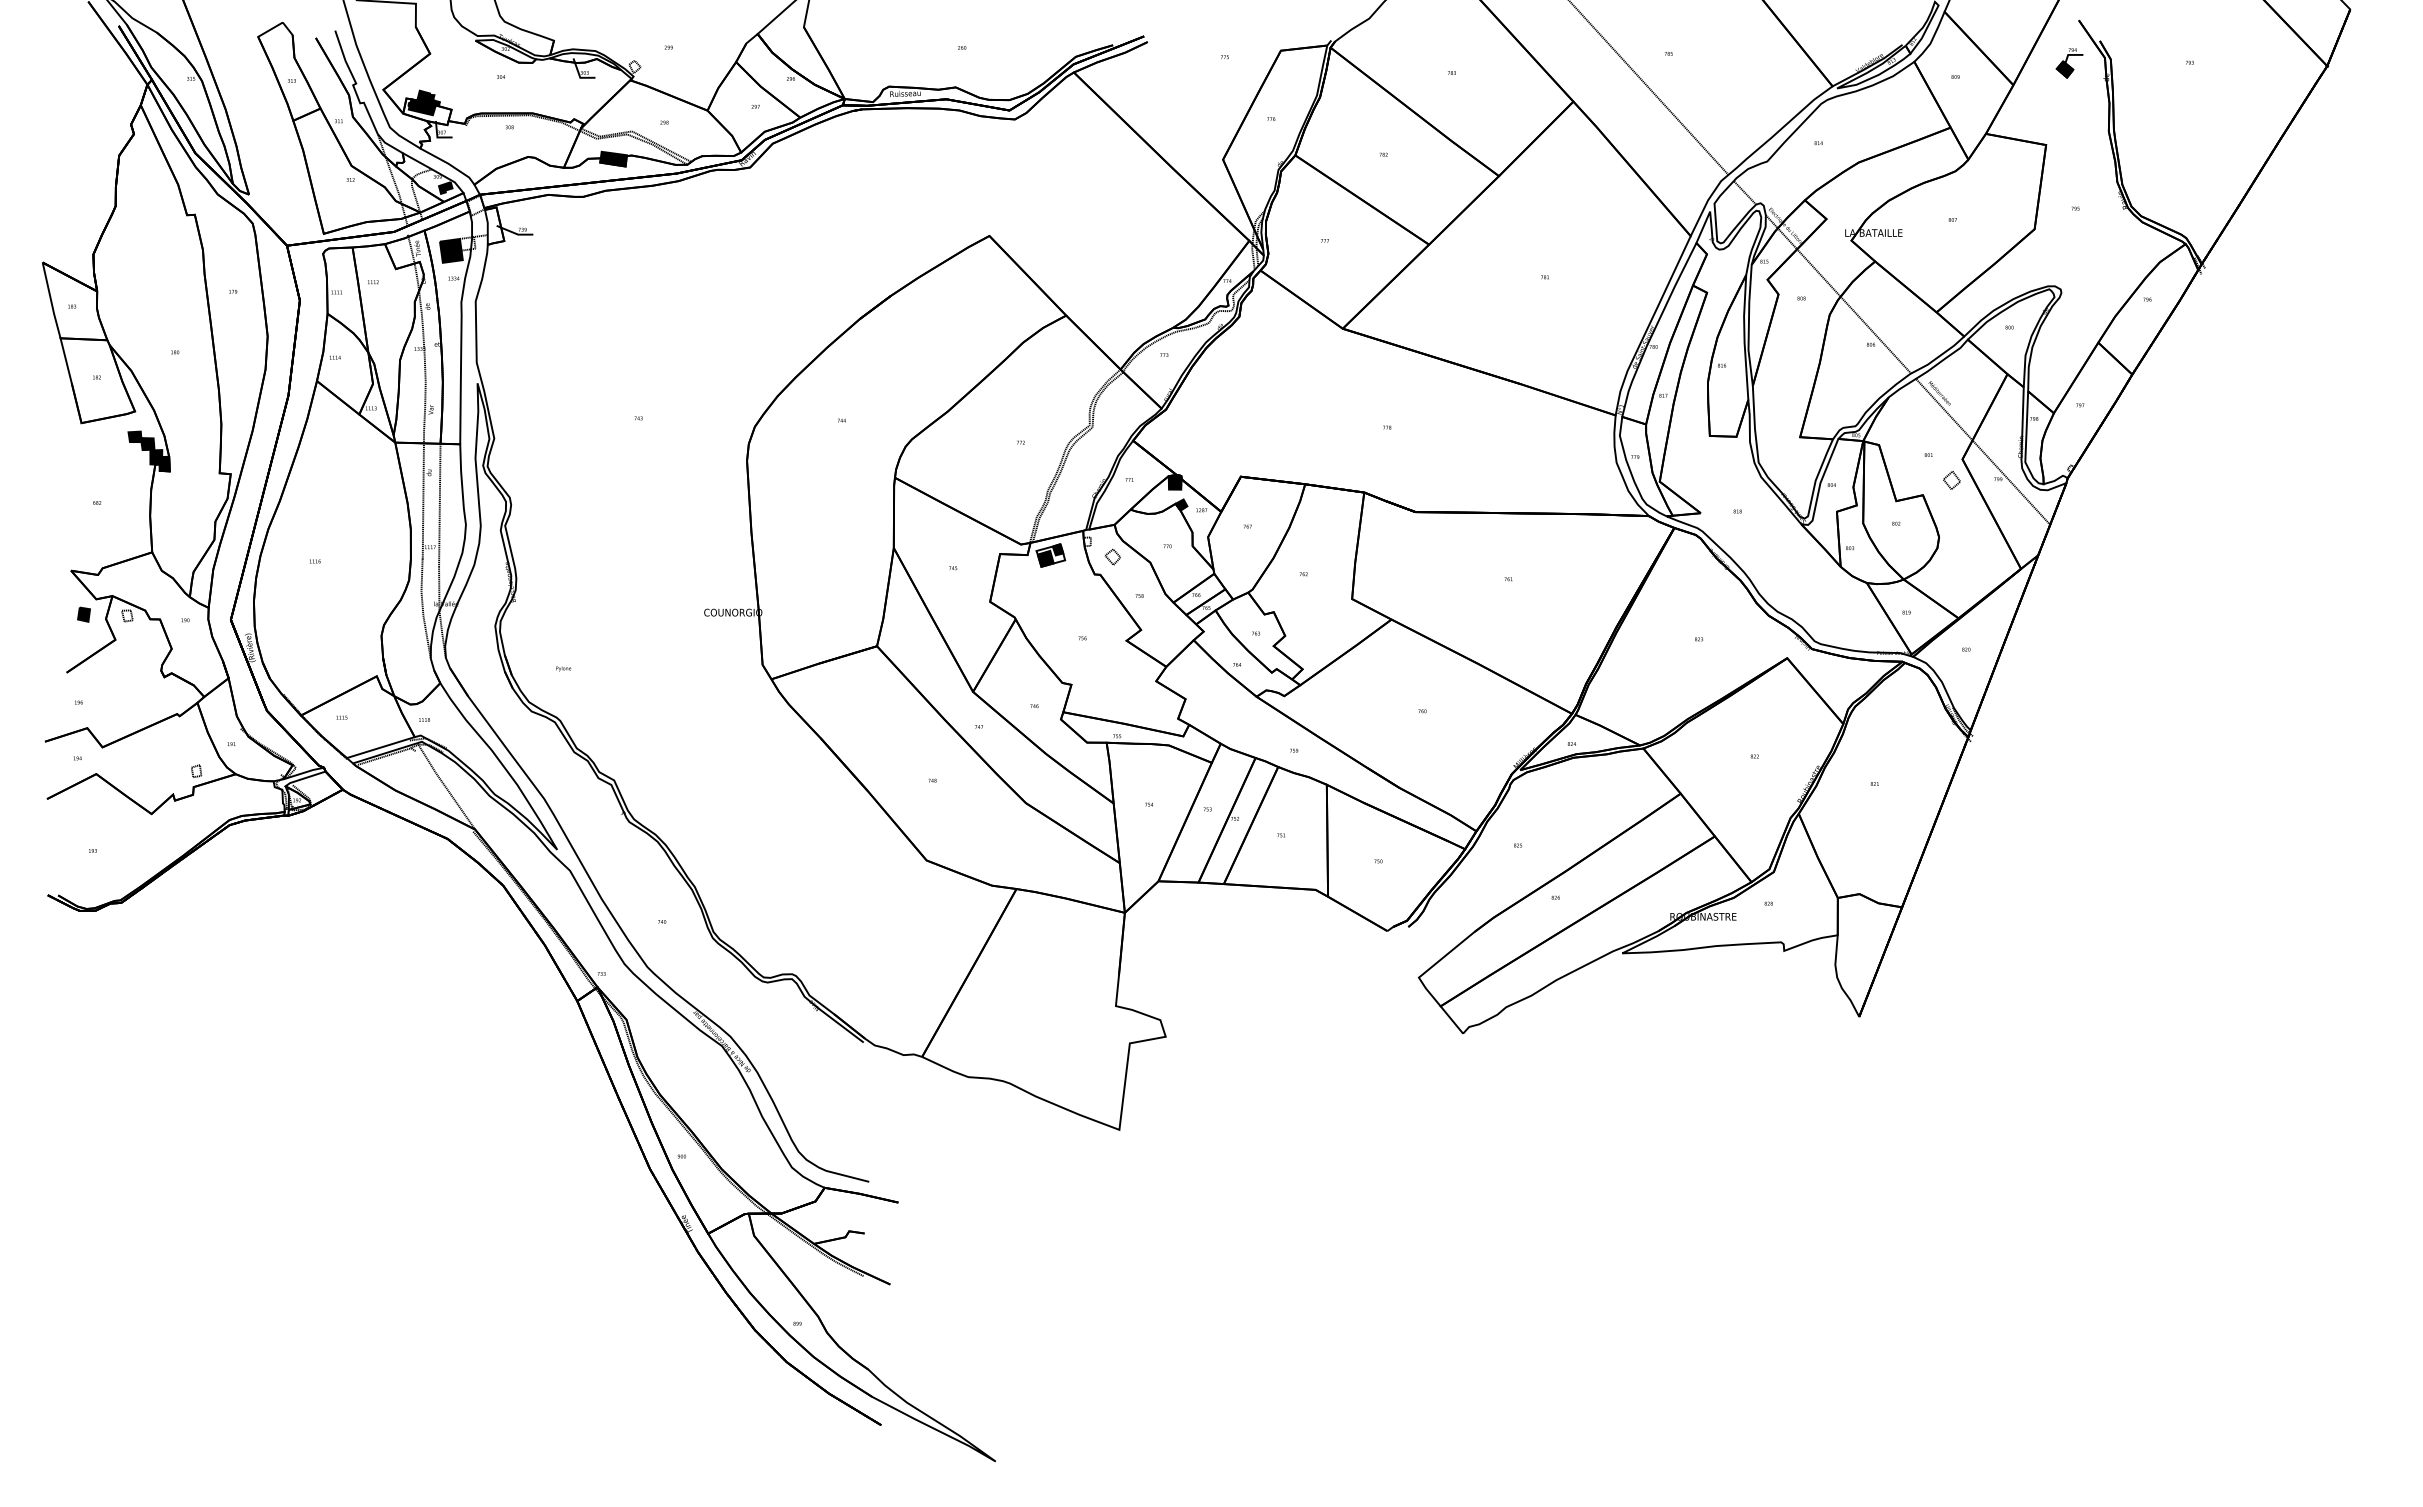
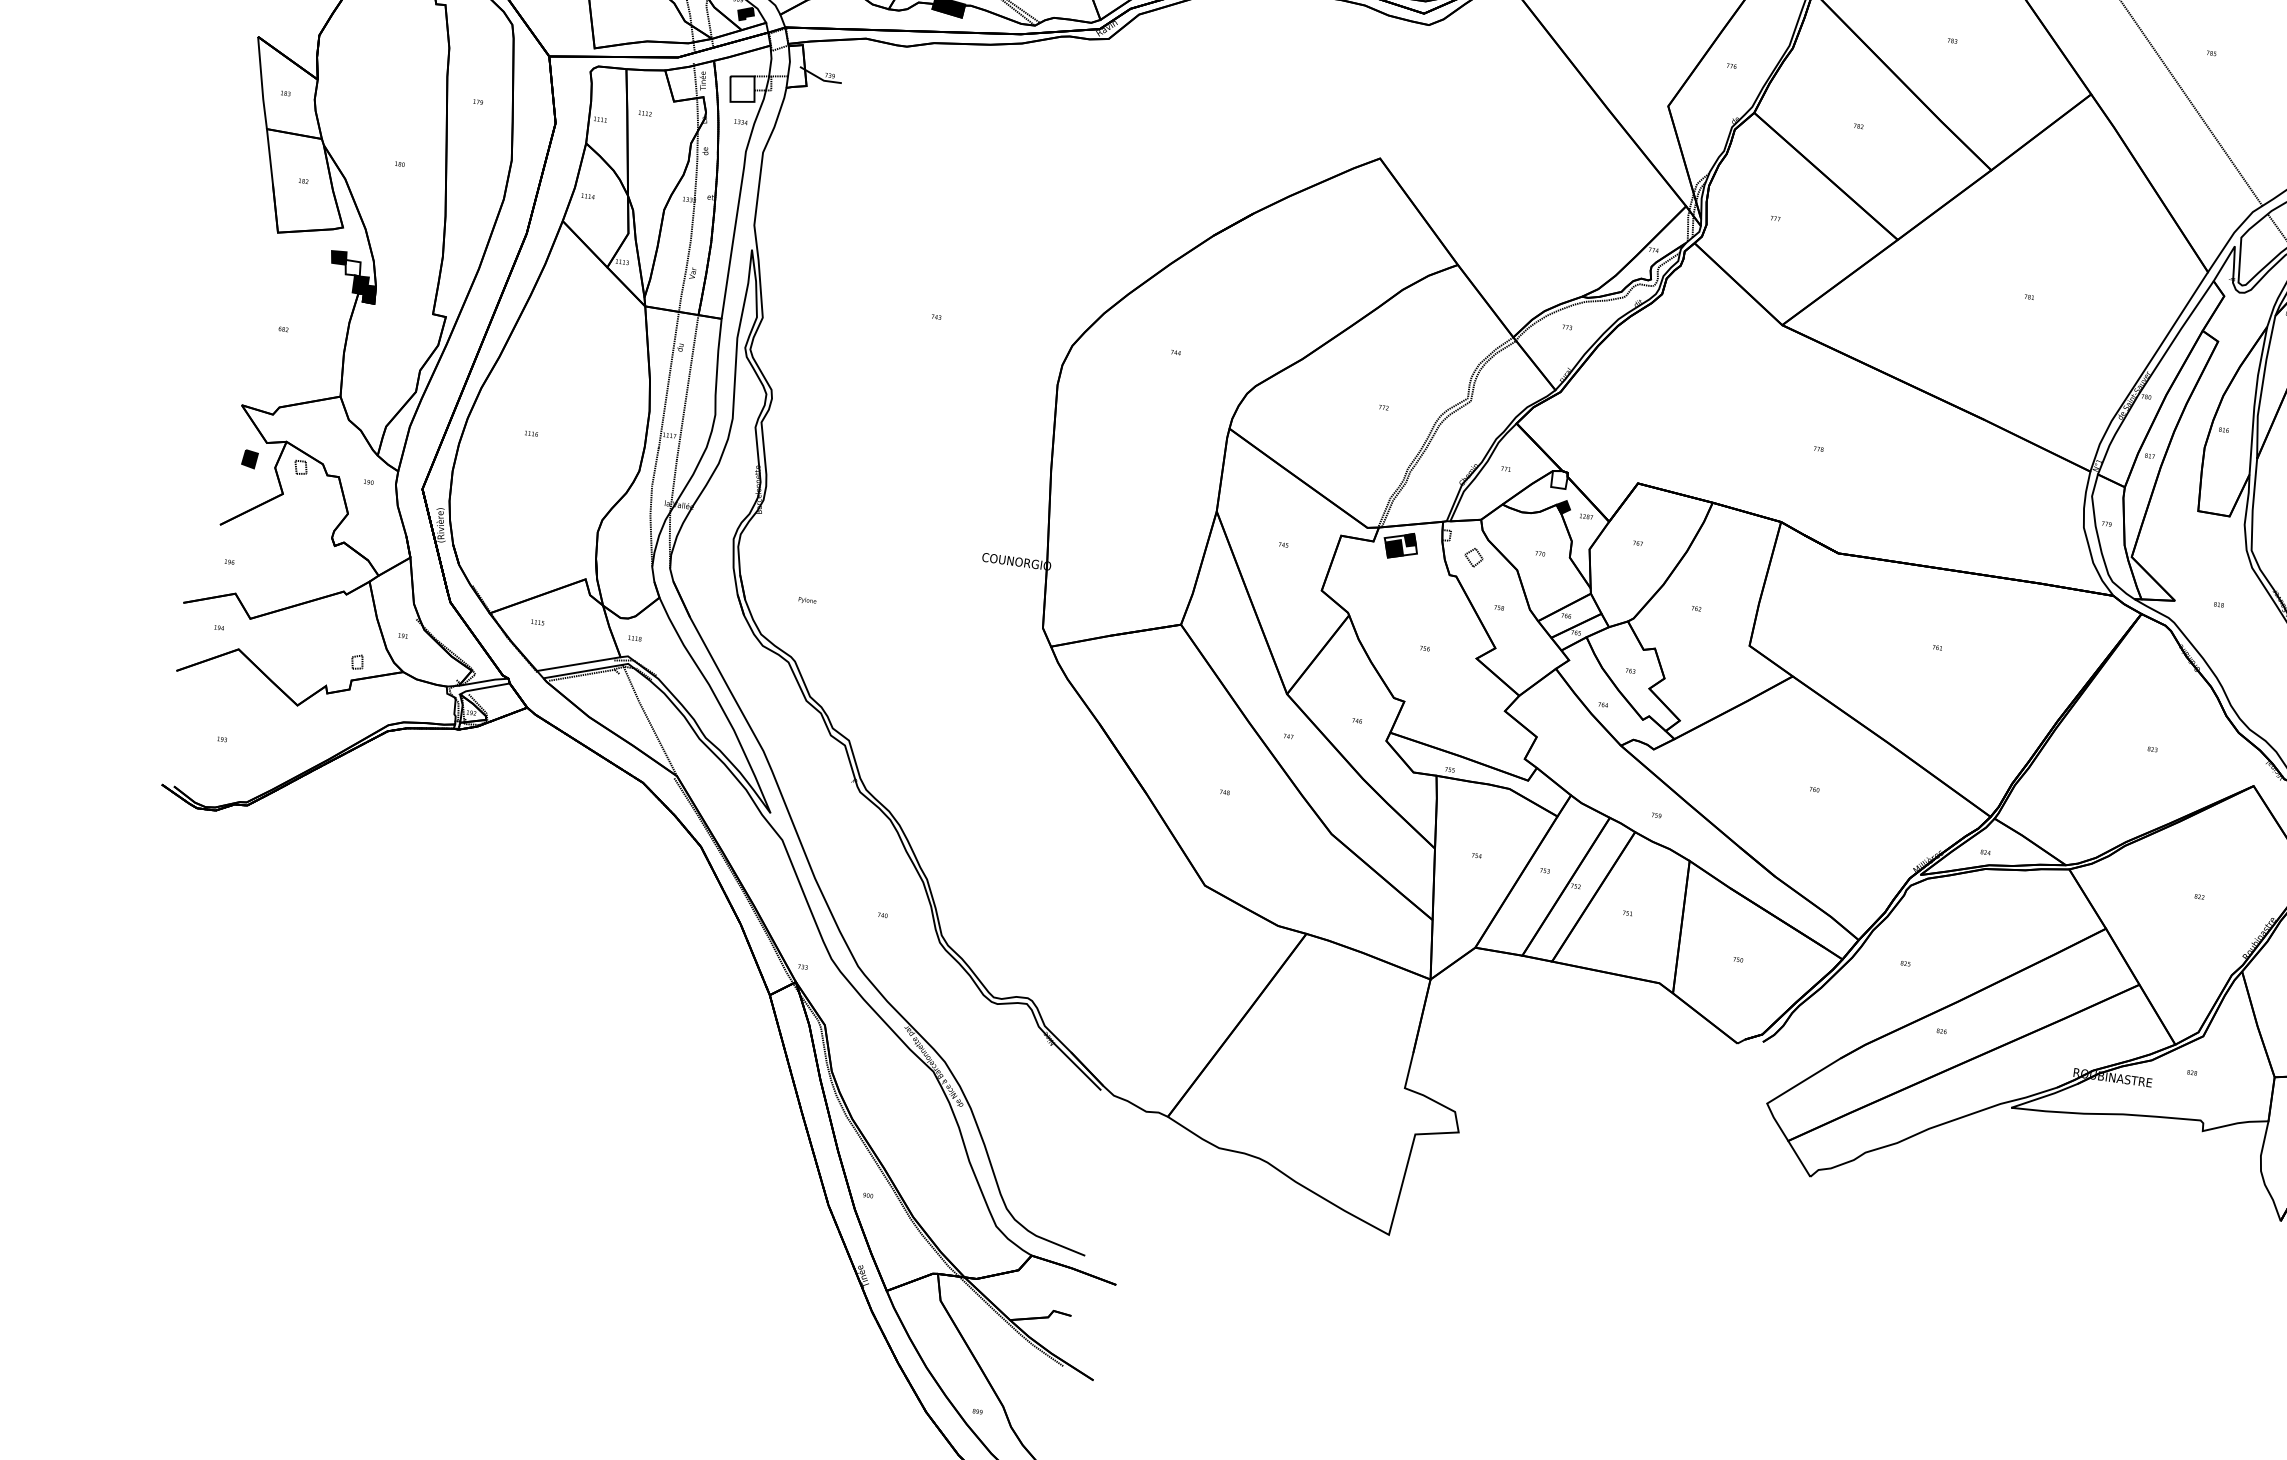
fill: (450, 250) -> (741, 88), removed
fill: (147, 444) -> (352, 268), removed
fill: (1174, 482) -> (1558, 479), removed

